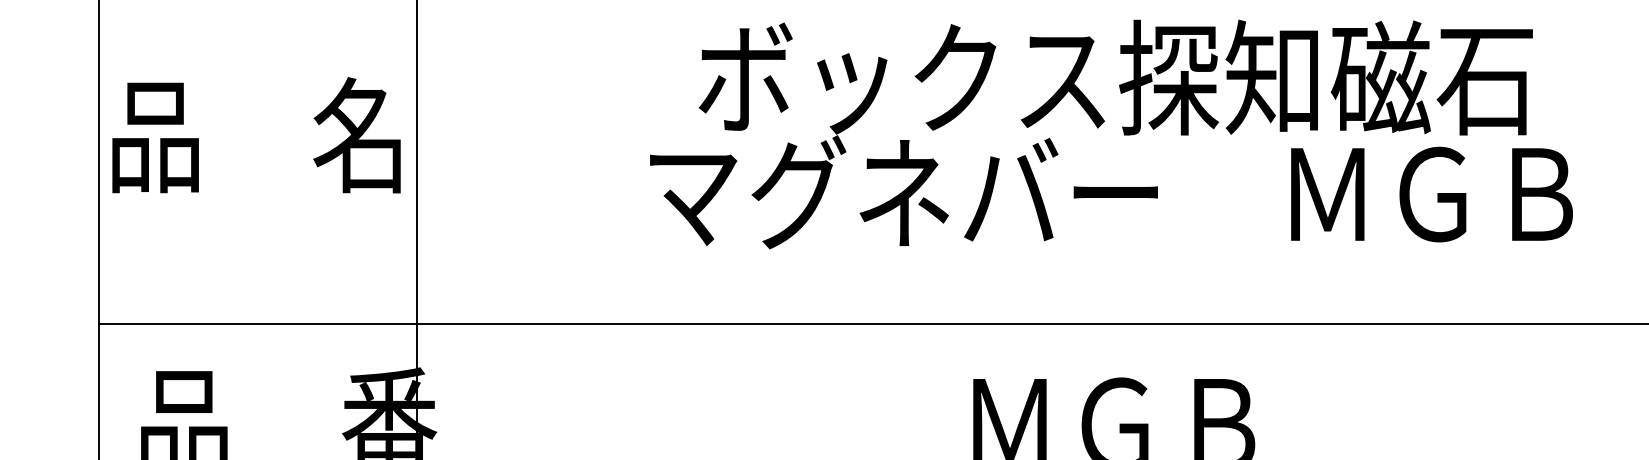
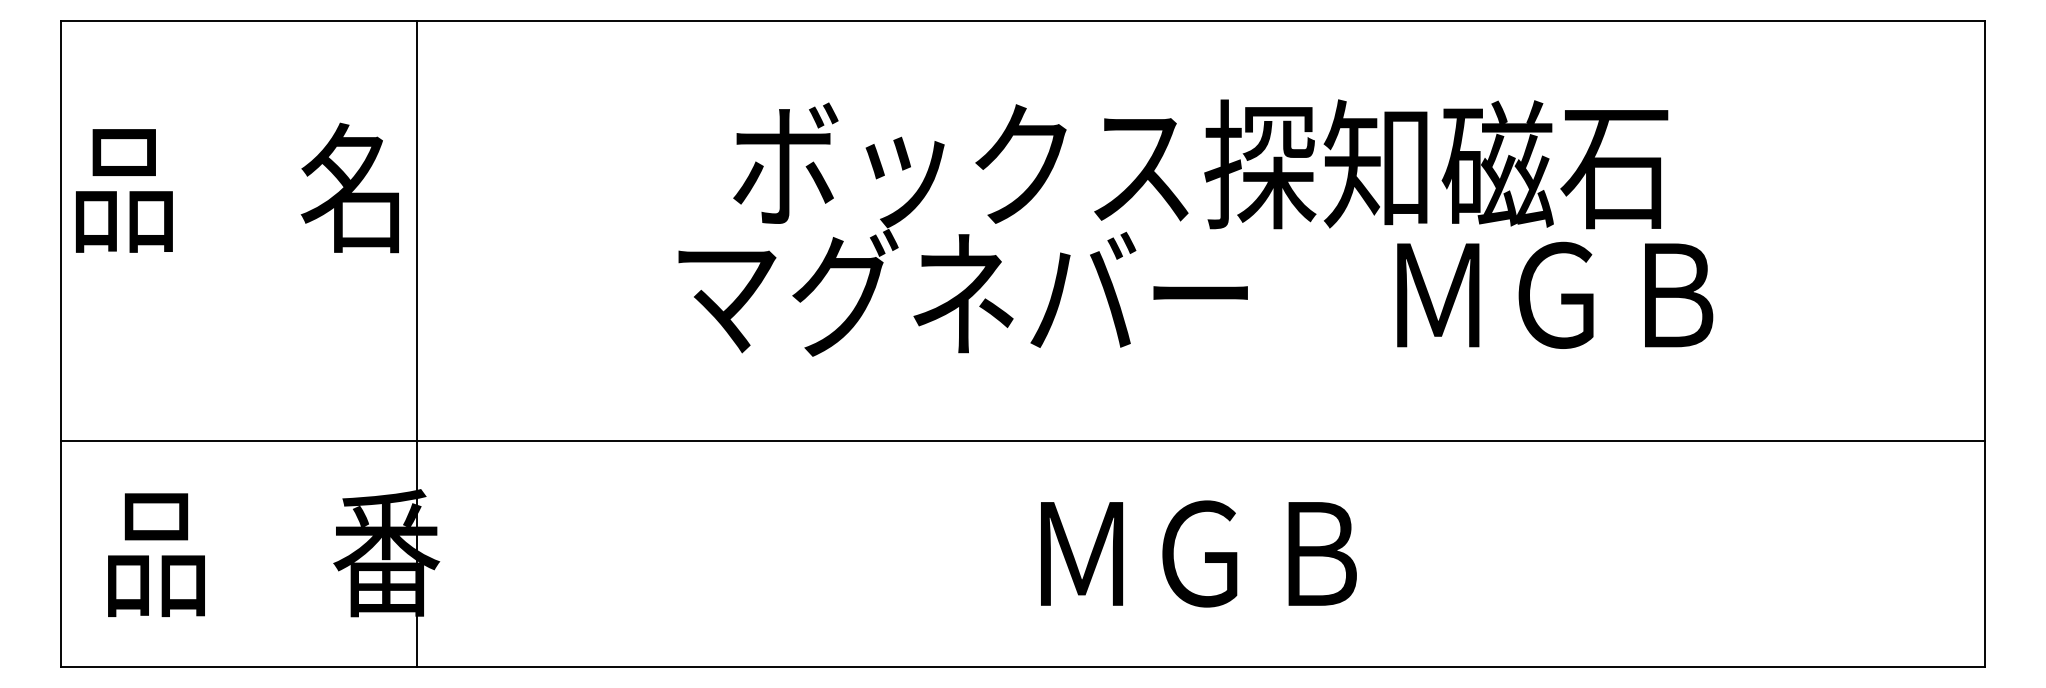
text: (256, 134) -> (237, 187), moved

